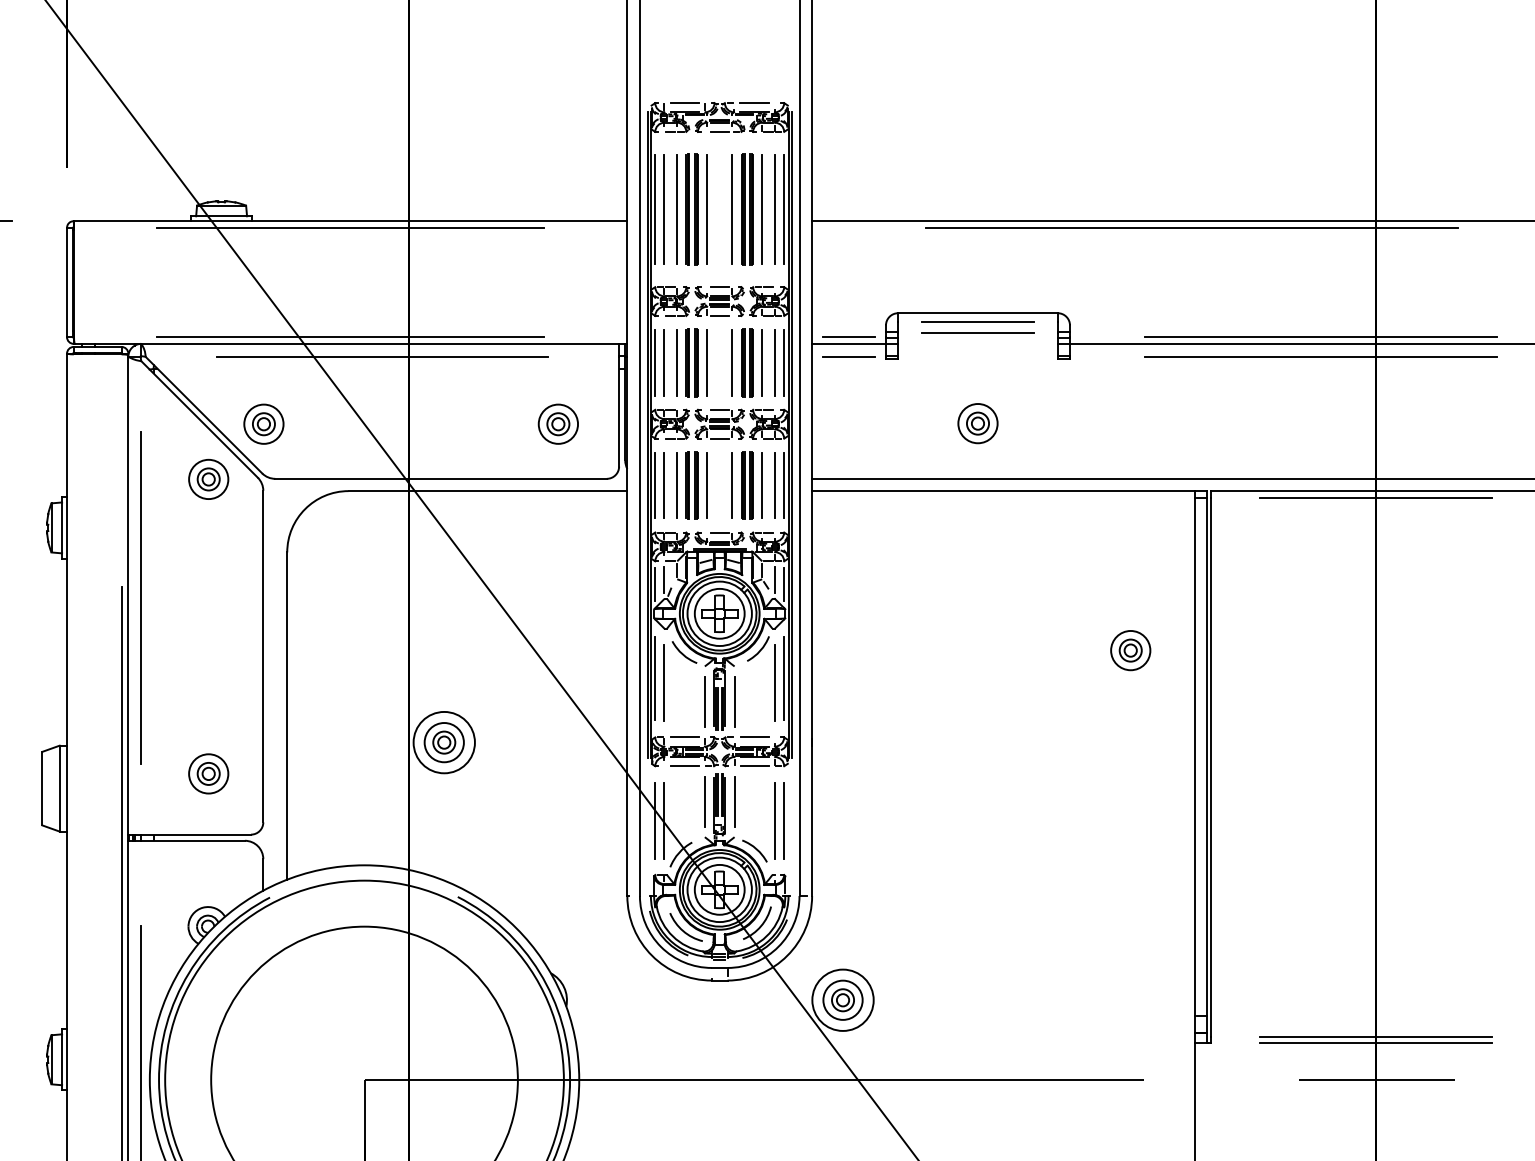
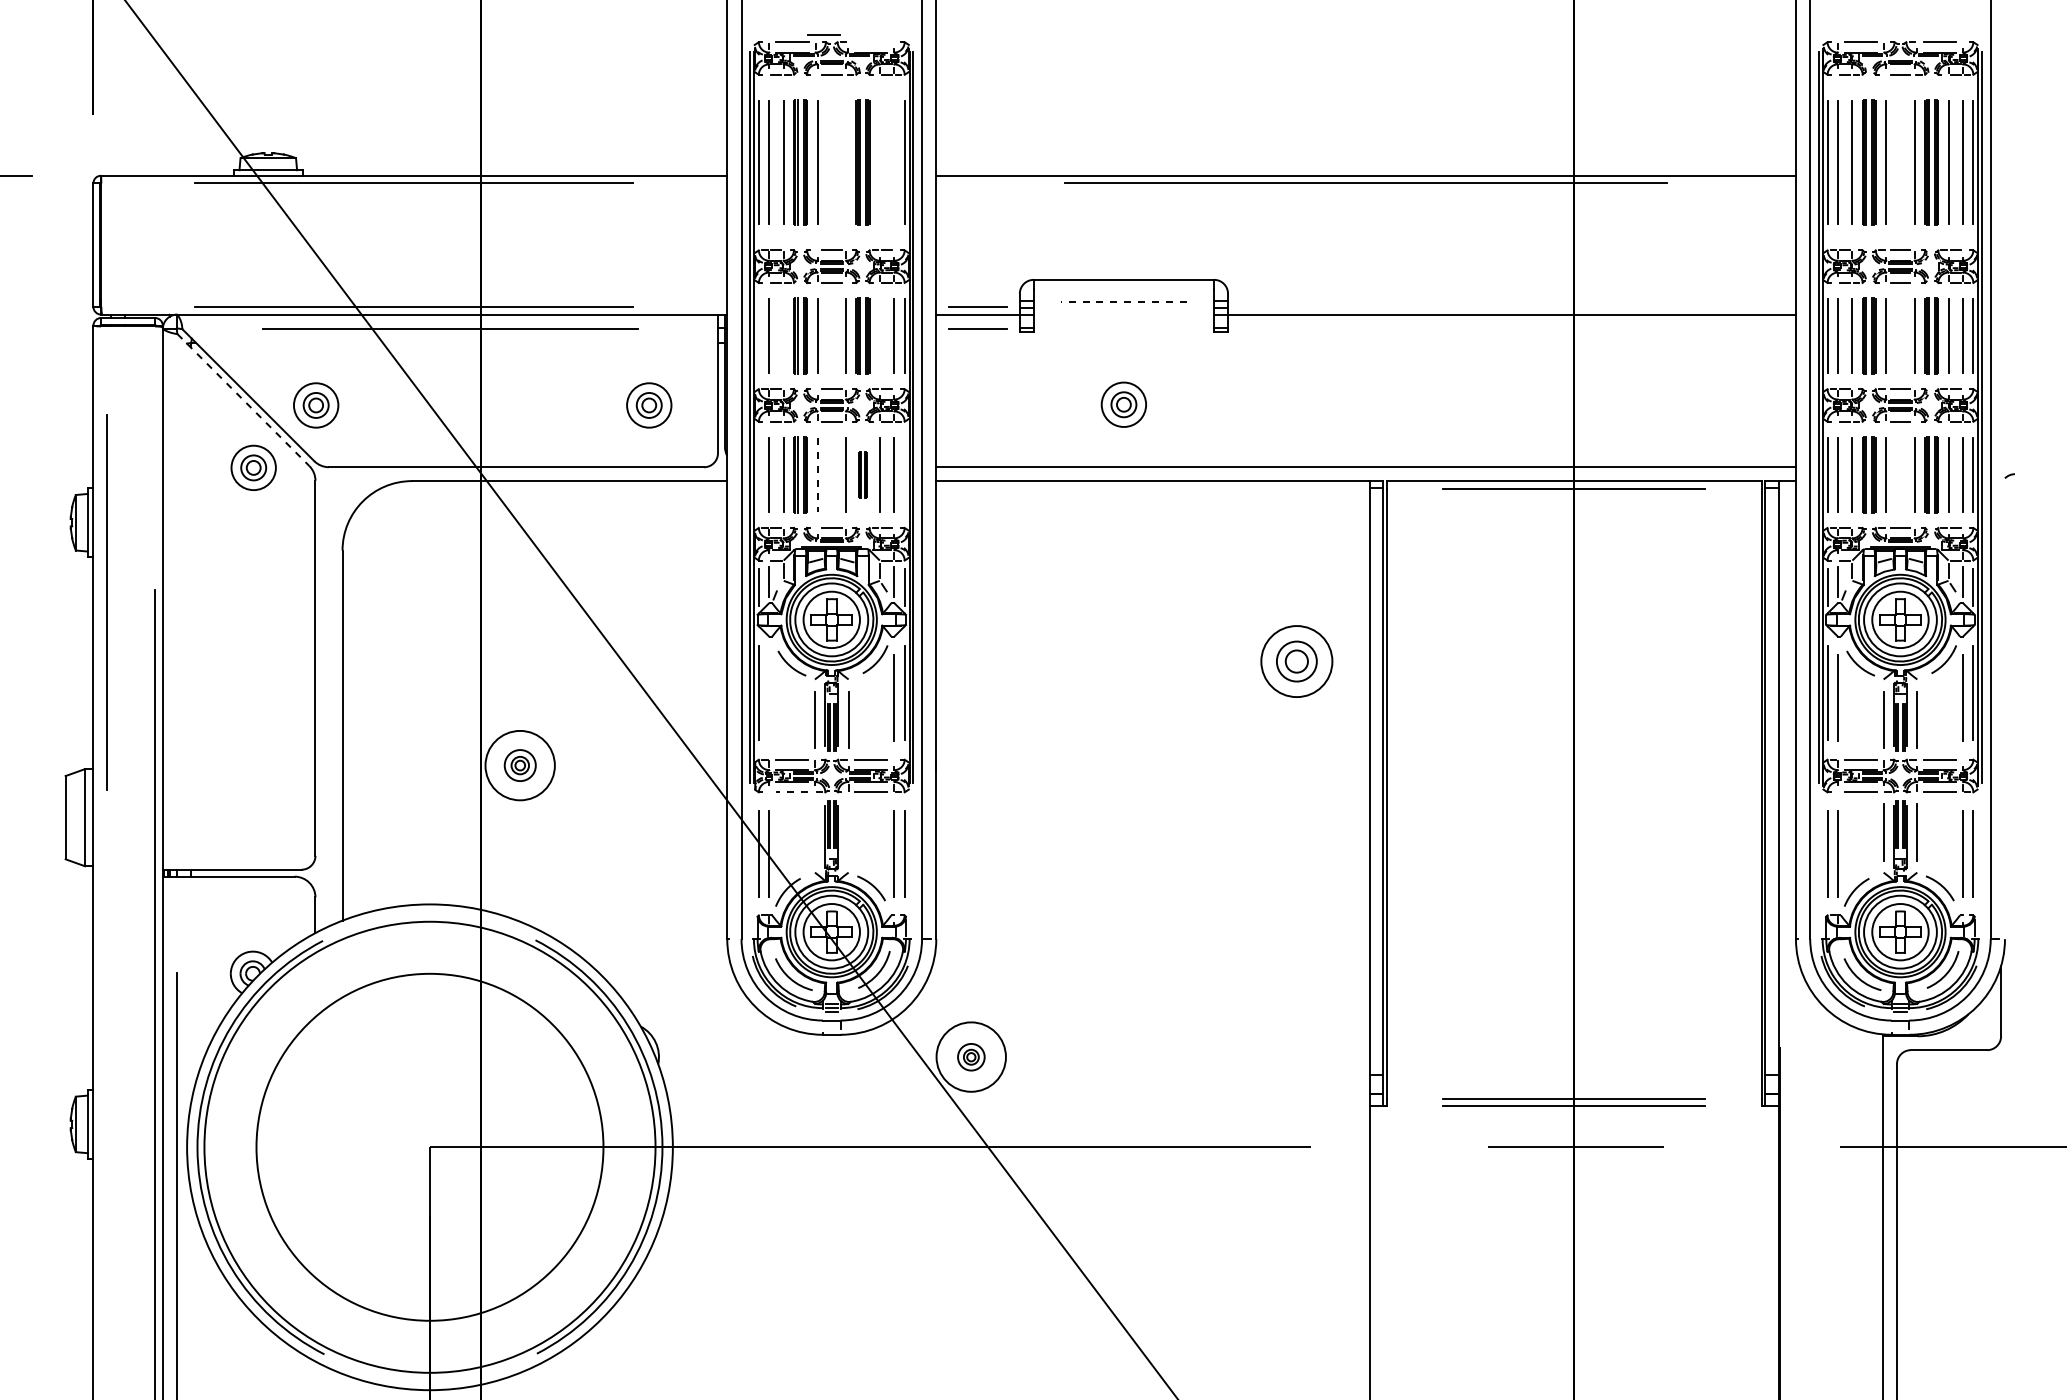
line: (753, 102) -> (823, 34), moved
line: (732, 209) -> (846, 162), removed
line: (762, 209) -> (880, 162), removed
line: (775, 209) -> (894, 162), removed
line: (977, 321) -> (1123, 289), removed
line: (977, 333) -> (1123, 302), solid -> dashed
line: (1320, 336) -> (1511, 306), removed
line: (1320, 357) -> (1511, 329), removed
line: (654, 362) -> (758, 335), removed
line: (677, 362) -> (783, 335), removed
line: (762, 362) -> (880, 335), removed
line: (199, 419) -> (243, 400), solid -> dashed
line: (654, 485) -> (758, 474), removed
part: (746, 485) -> (862, 474), size x0.6
line: (784, 485) -> (904, 474), removed
line: (707, 486) -> (817, 475), solid -> dashed
line: (140, 597) -> (106, 602), moved
part: (1130, 650) -> (1296, 661), size x1.6
line: (664, 683) -> (769, 698), removed
part: (444, 742) -> (520, 765), size x0.7
line: (685, 766) -> (792, 792), solid -> dashed
part: (208, 773) -> (253, 800), removed
line: (704, 801) -> (814, 832), removed
line: (734, 801) -> (848, 832), removed
part: (843, 1000) -> (971, 1057), size x0.6

